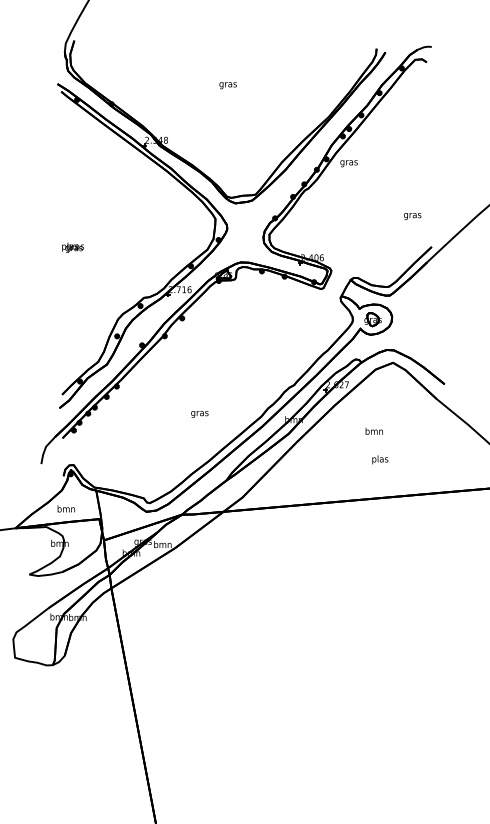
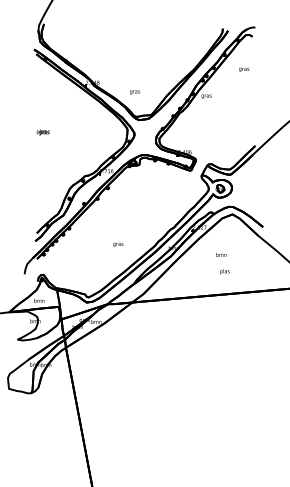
text: (228, 85) -> (135, 92), moved
text: (413, 215) -> (244, 69), moved
text: (71, 247) -> (42, 132), moved

